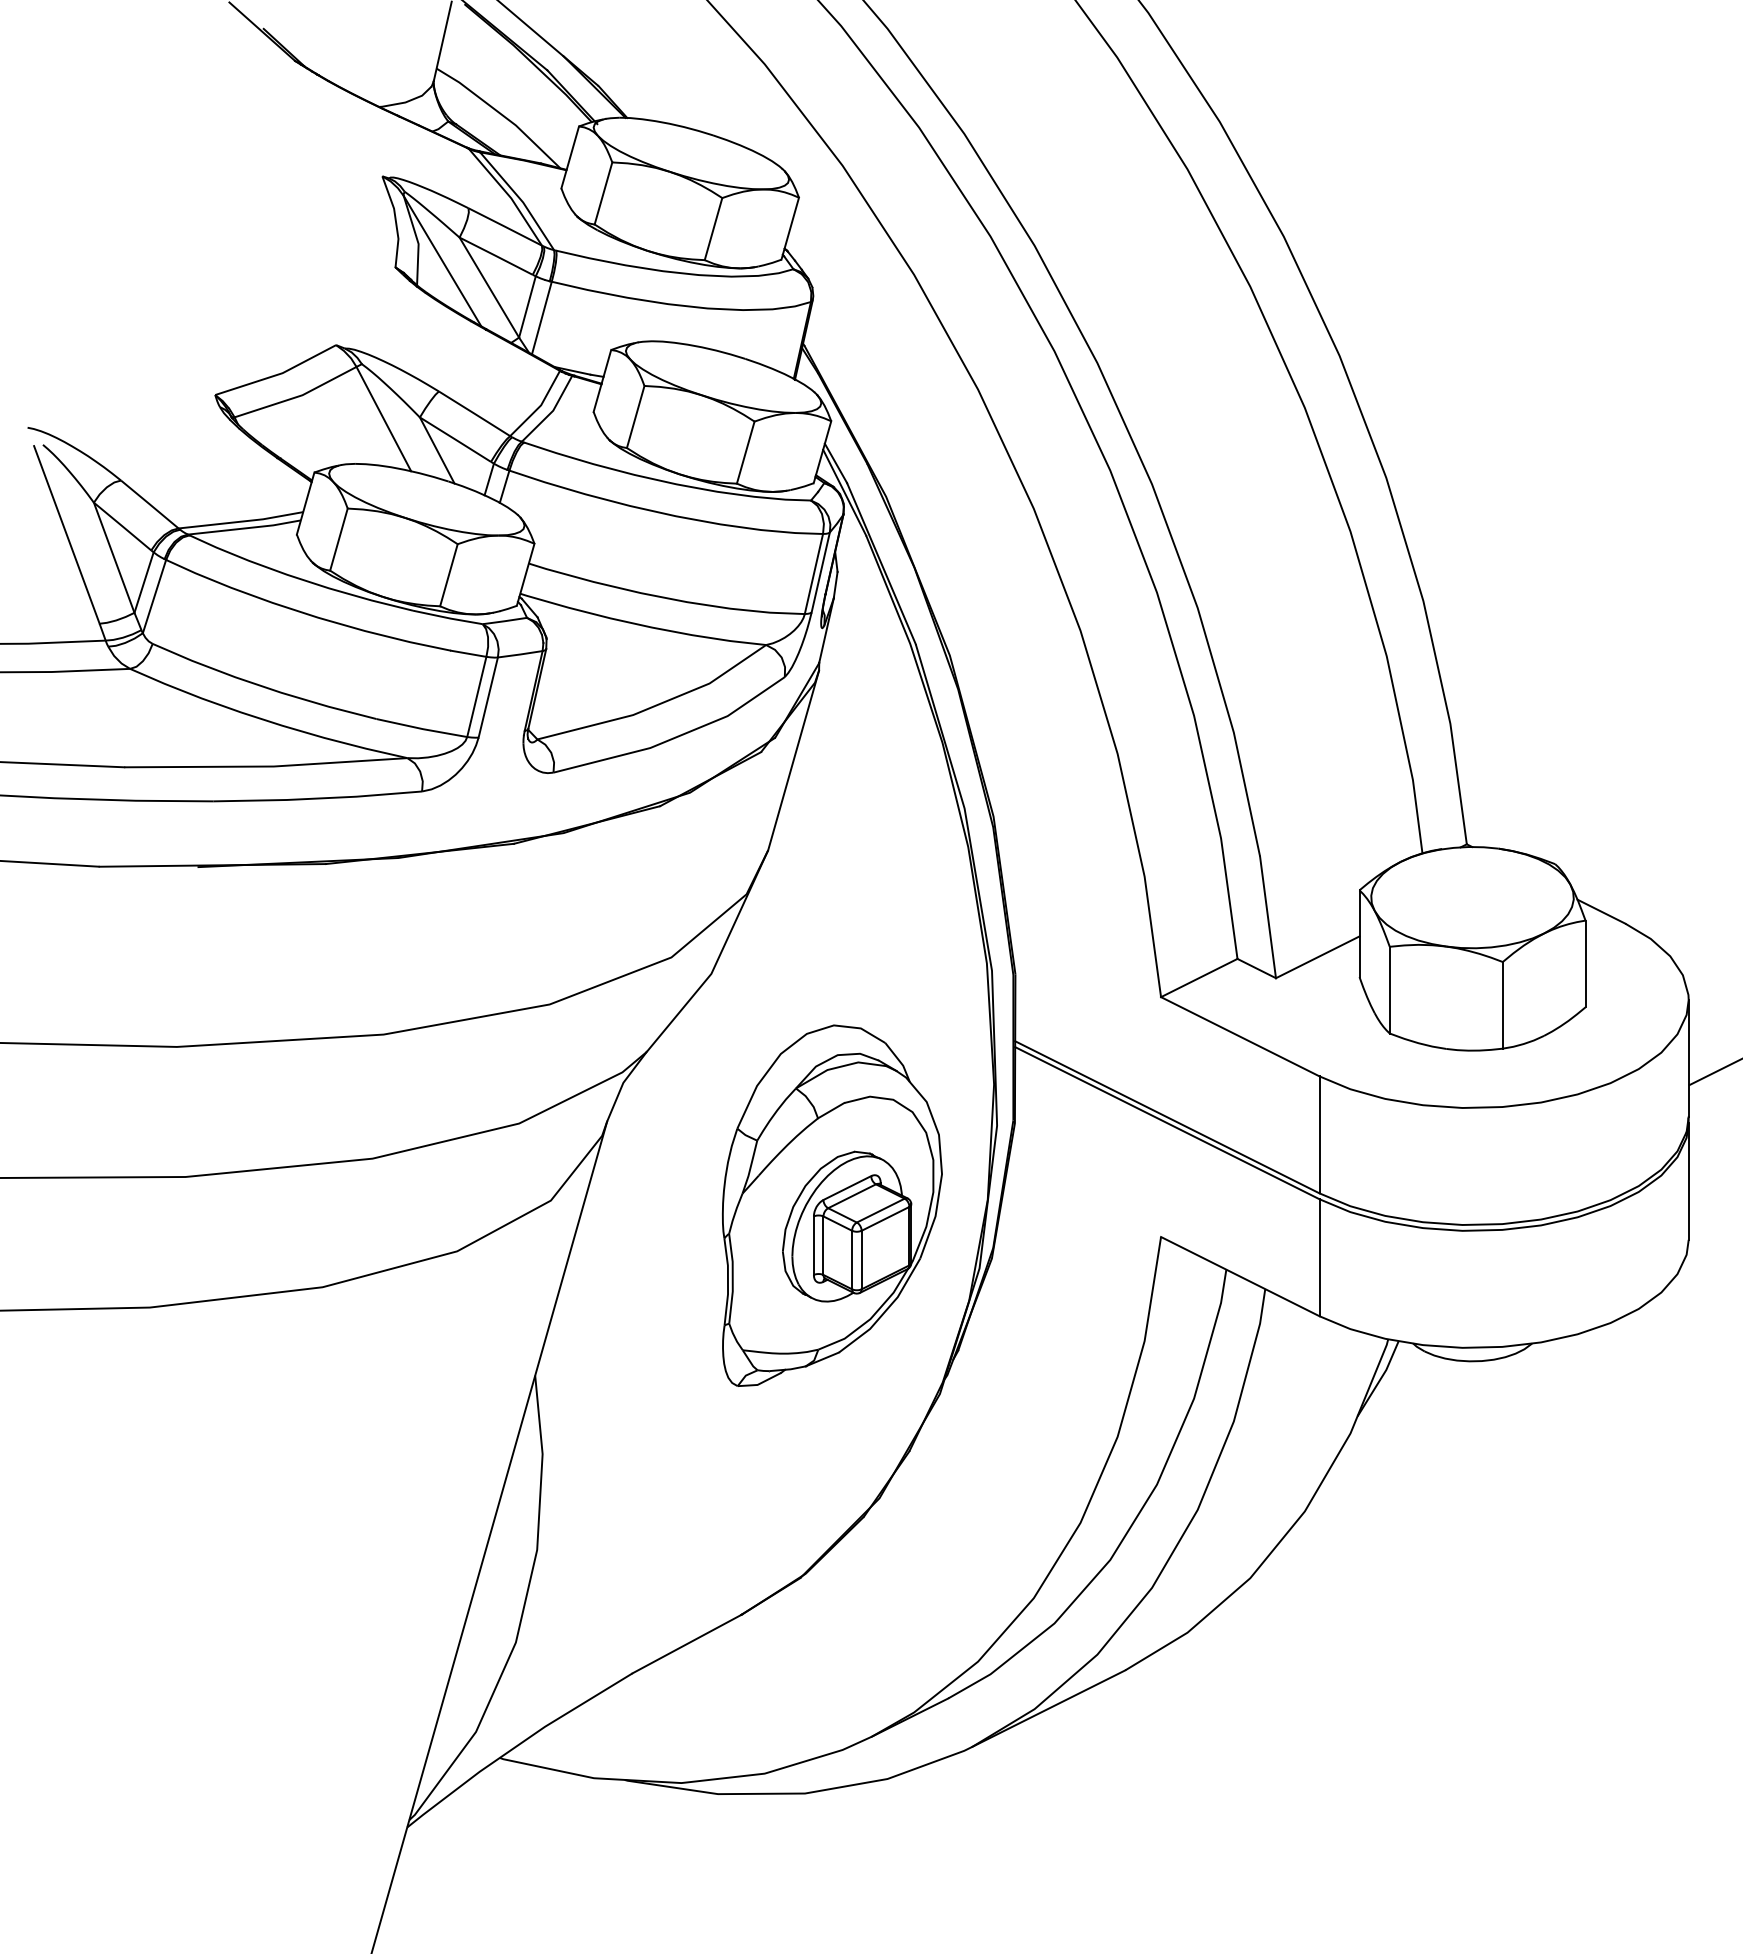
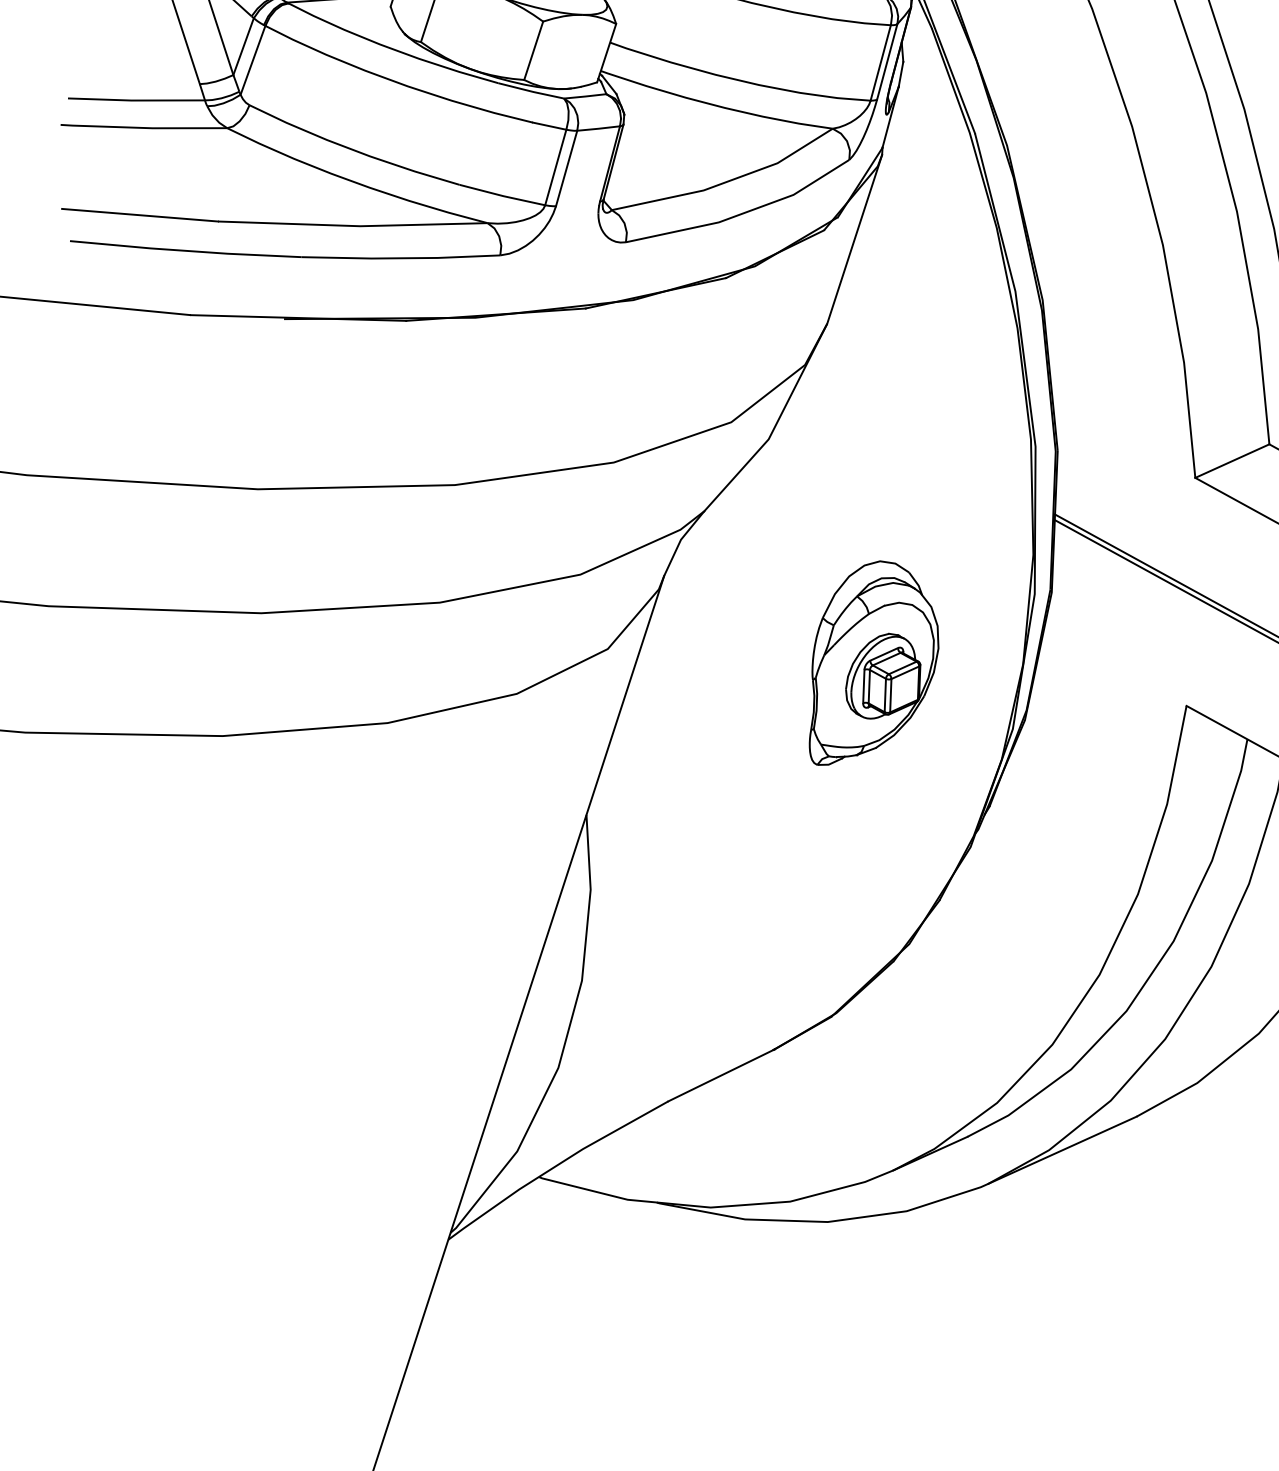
part: (832, 1205) -> (875, 663), size x0.6

